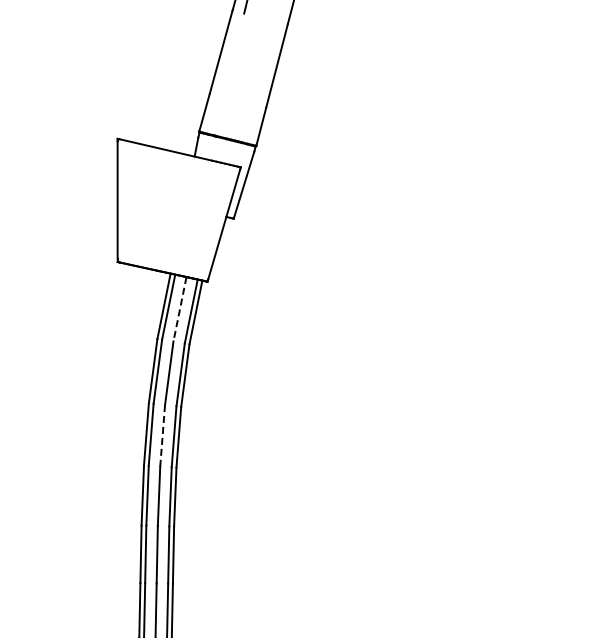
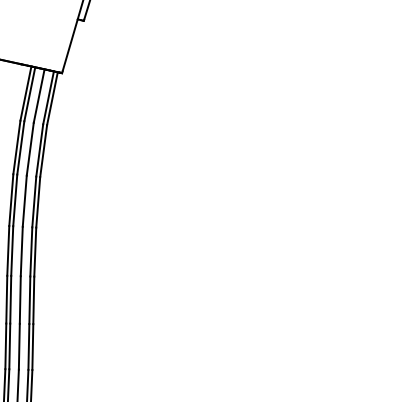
line: (179, 309) -> (38, 96), dashed -> solid
line: (162, 435) -> (24, 200), dashed -> solid

